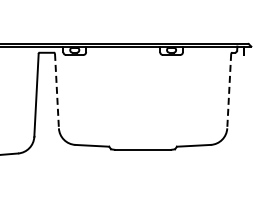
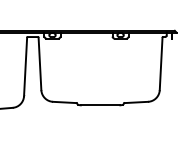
line: (56, 91) -> (39, 64), dashed -> solid
line: (229, 91) -> (161, 64), dashed -> solid

